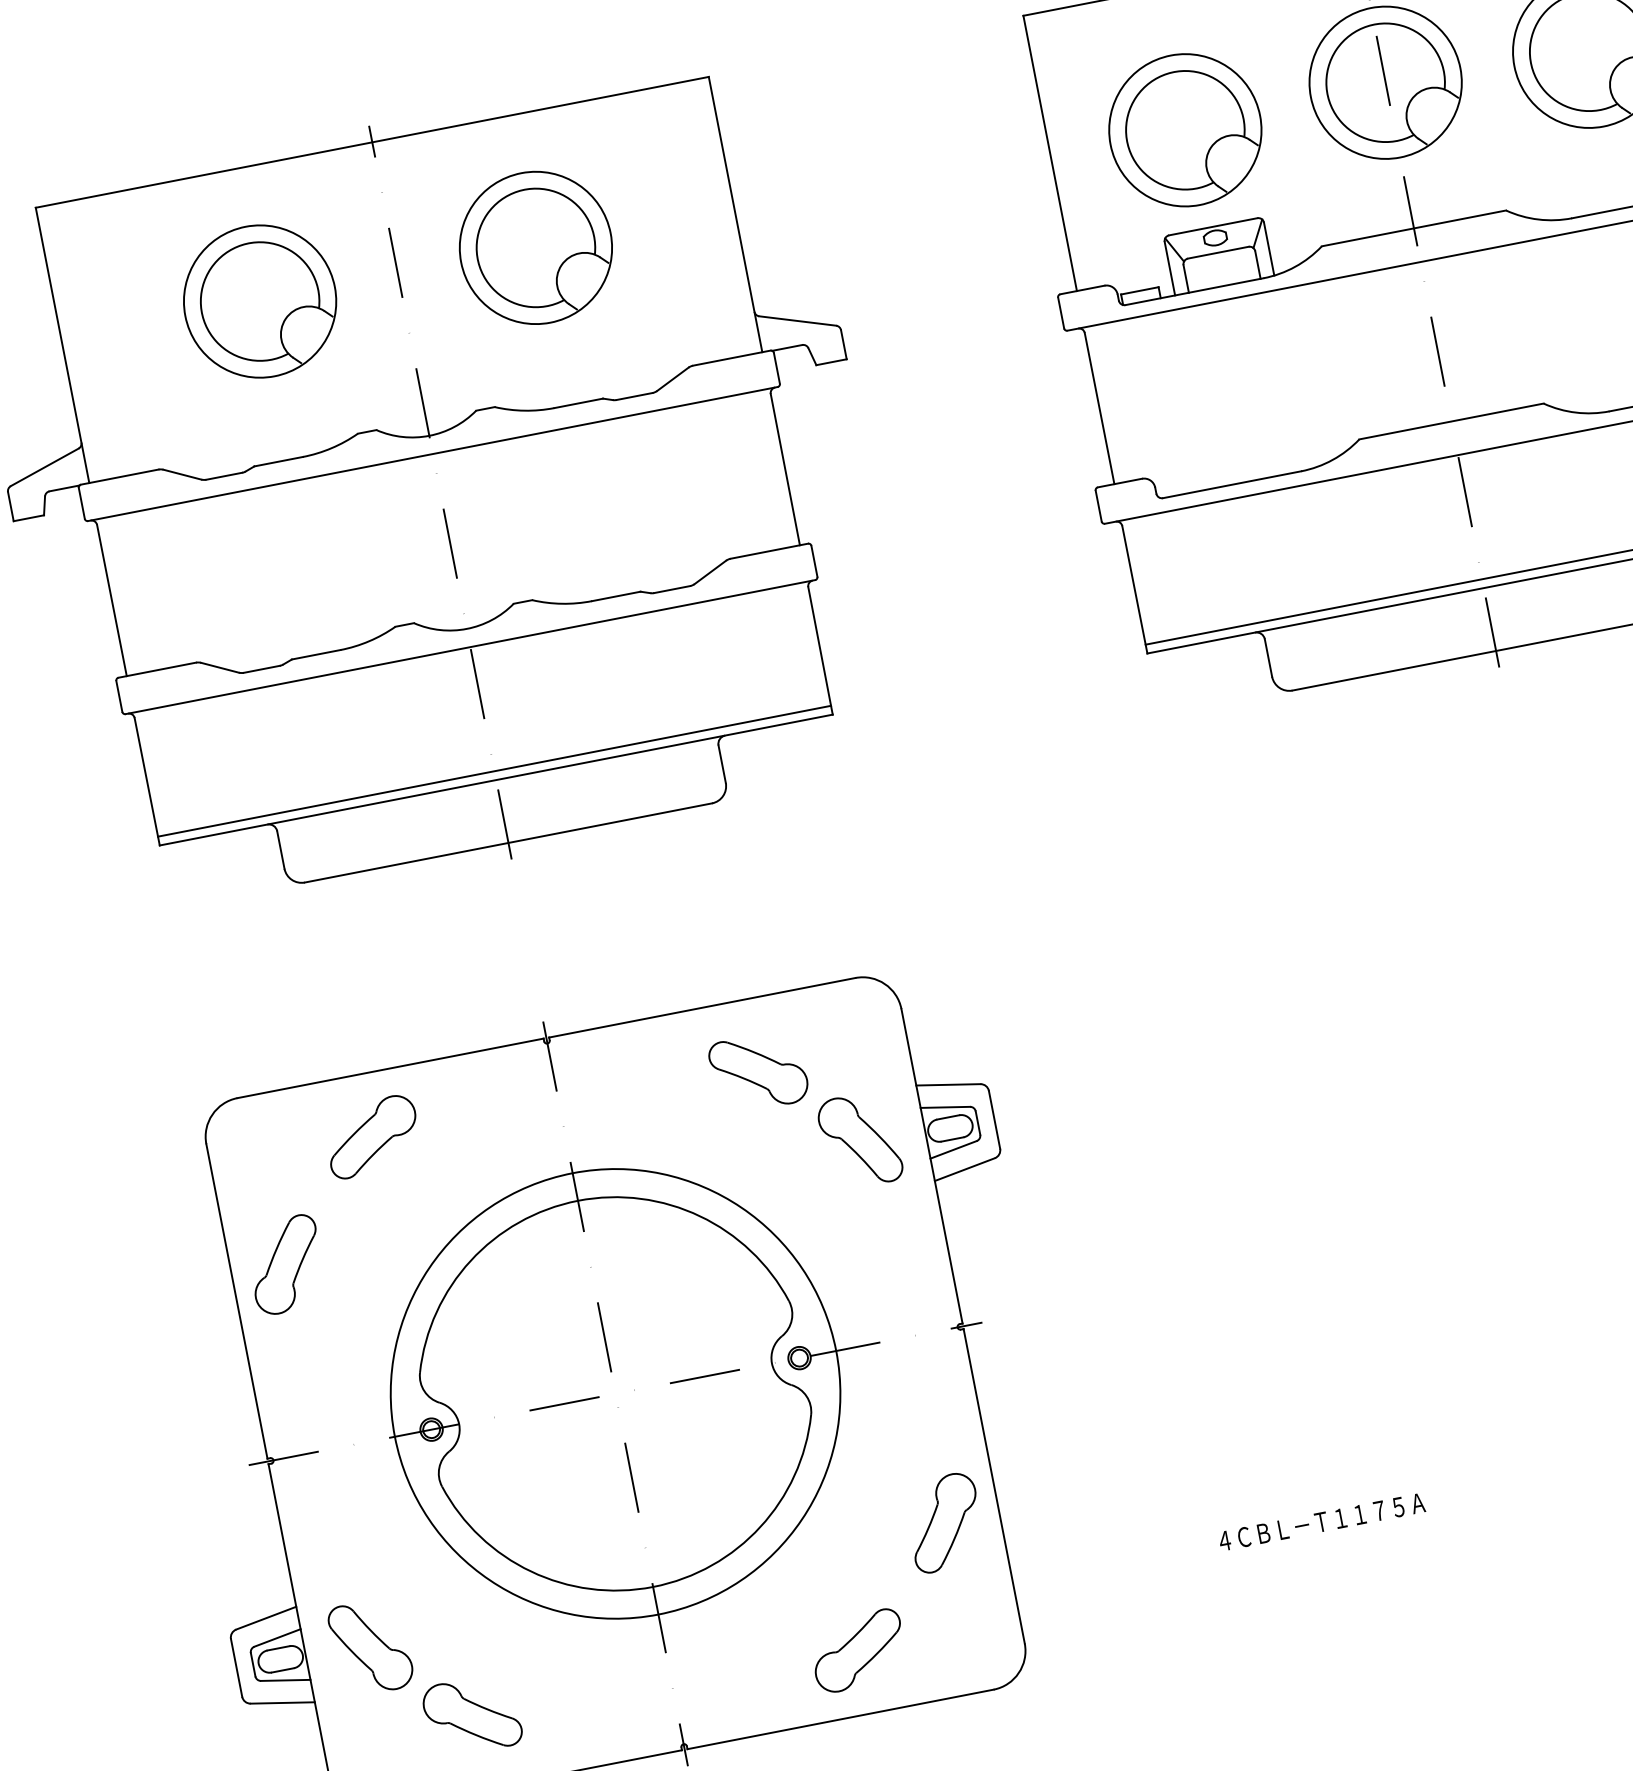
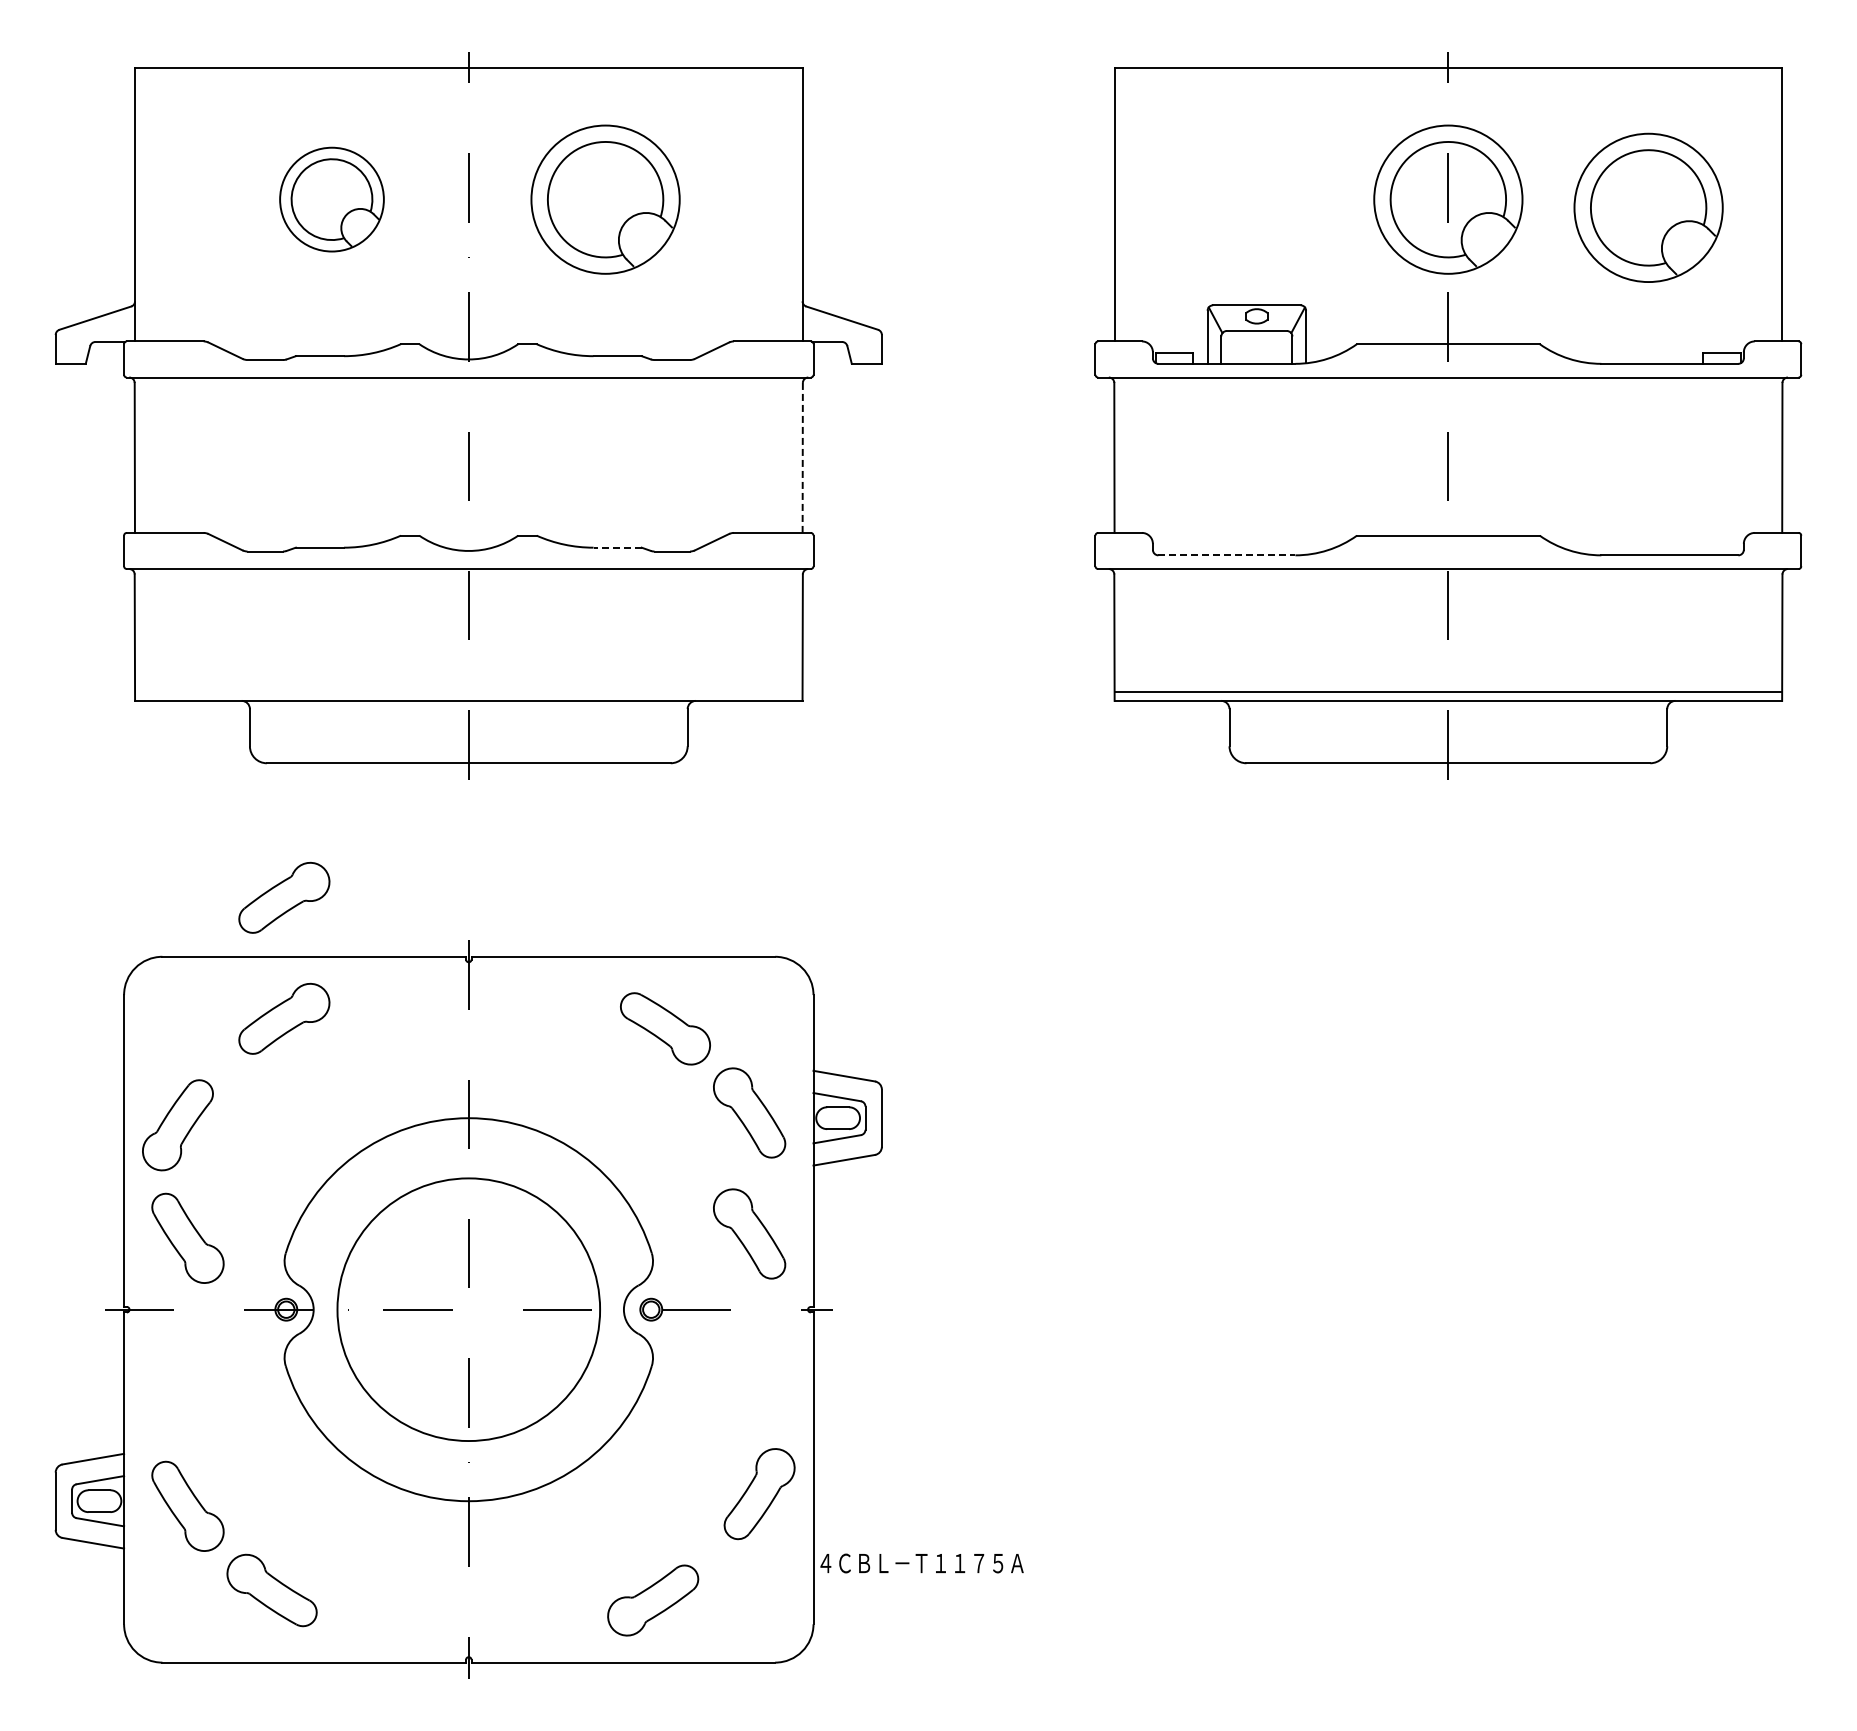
part: (1185, 129) -> (1248, 207), removed
part: (259, 301) -> (331, 199), size x0.7
line: (785, 469) -> (802, 457), solid -> dashed
line: (1231, 484) -> (1226, 555), solid -> dashed
line: (616, 596) -> (617, 547), solid -> dashed
line: (494, 771) -> (468, 692), removed
part: (348, 1014) -> (284, 897), added
part: (883, 1262) -> (749, 1233), added
part: (317, 1376) -> (187, 1237), added
circle: (615, 1393) -> (468, 1309), size x0.6
text: (1321, 1522) -> (921, 1563), moved

